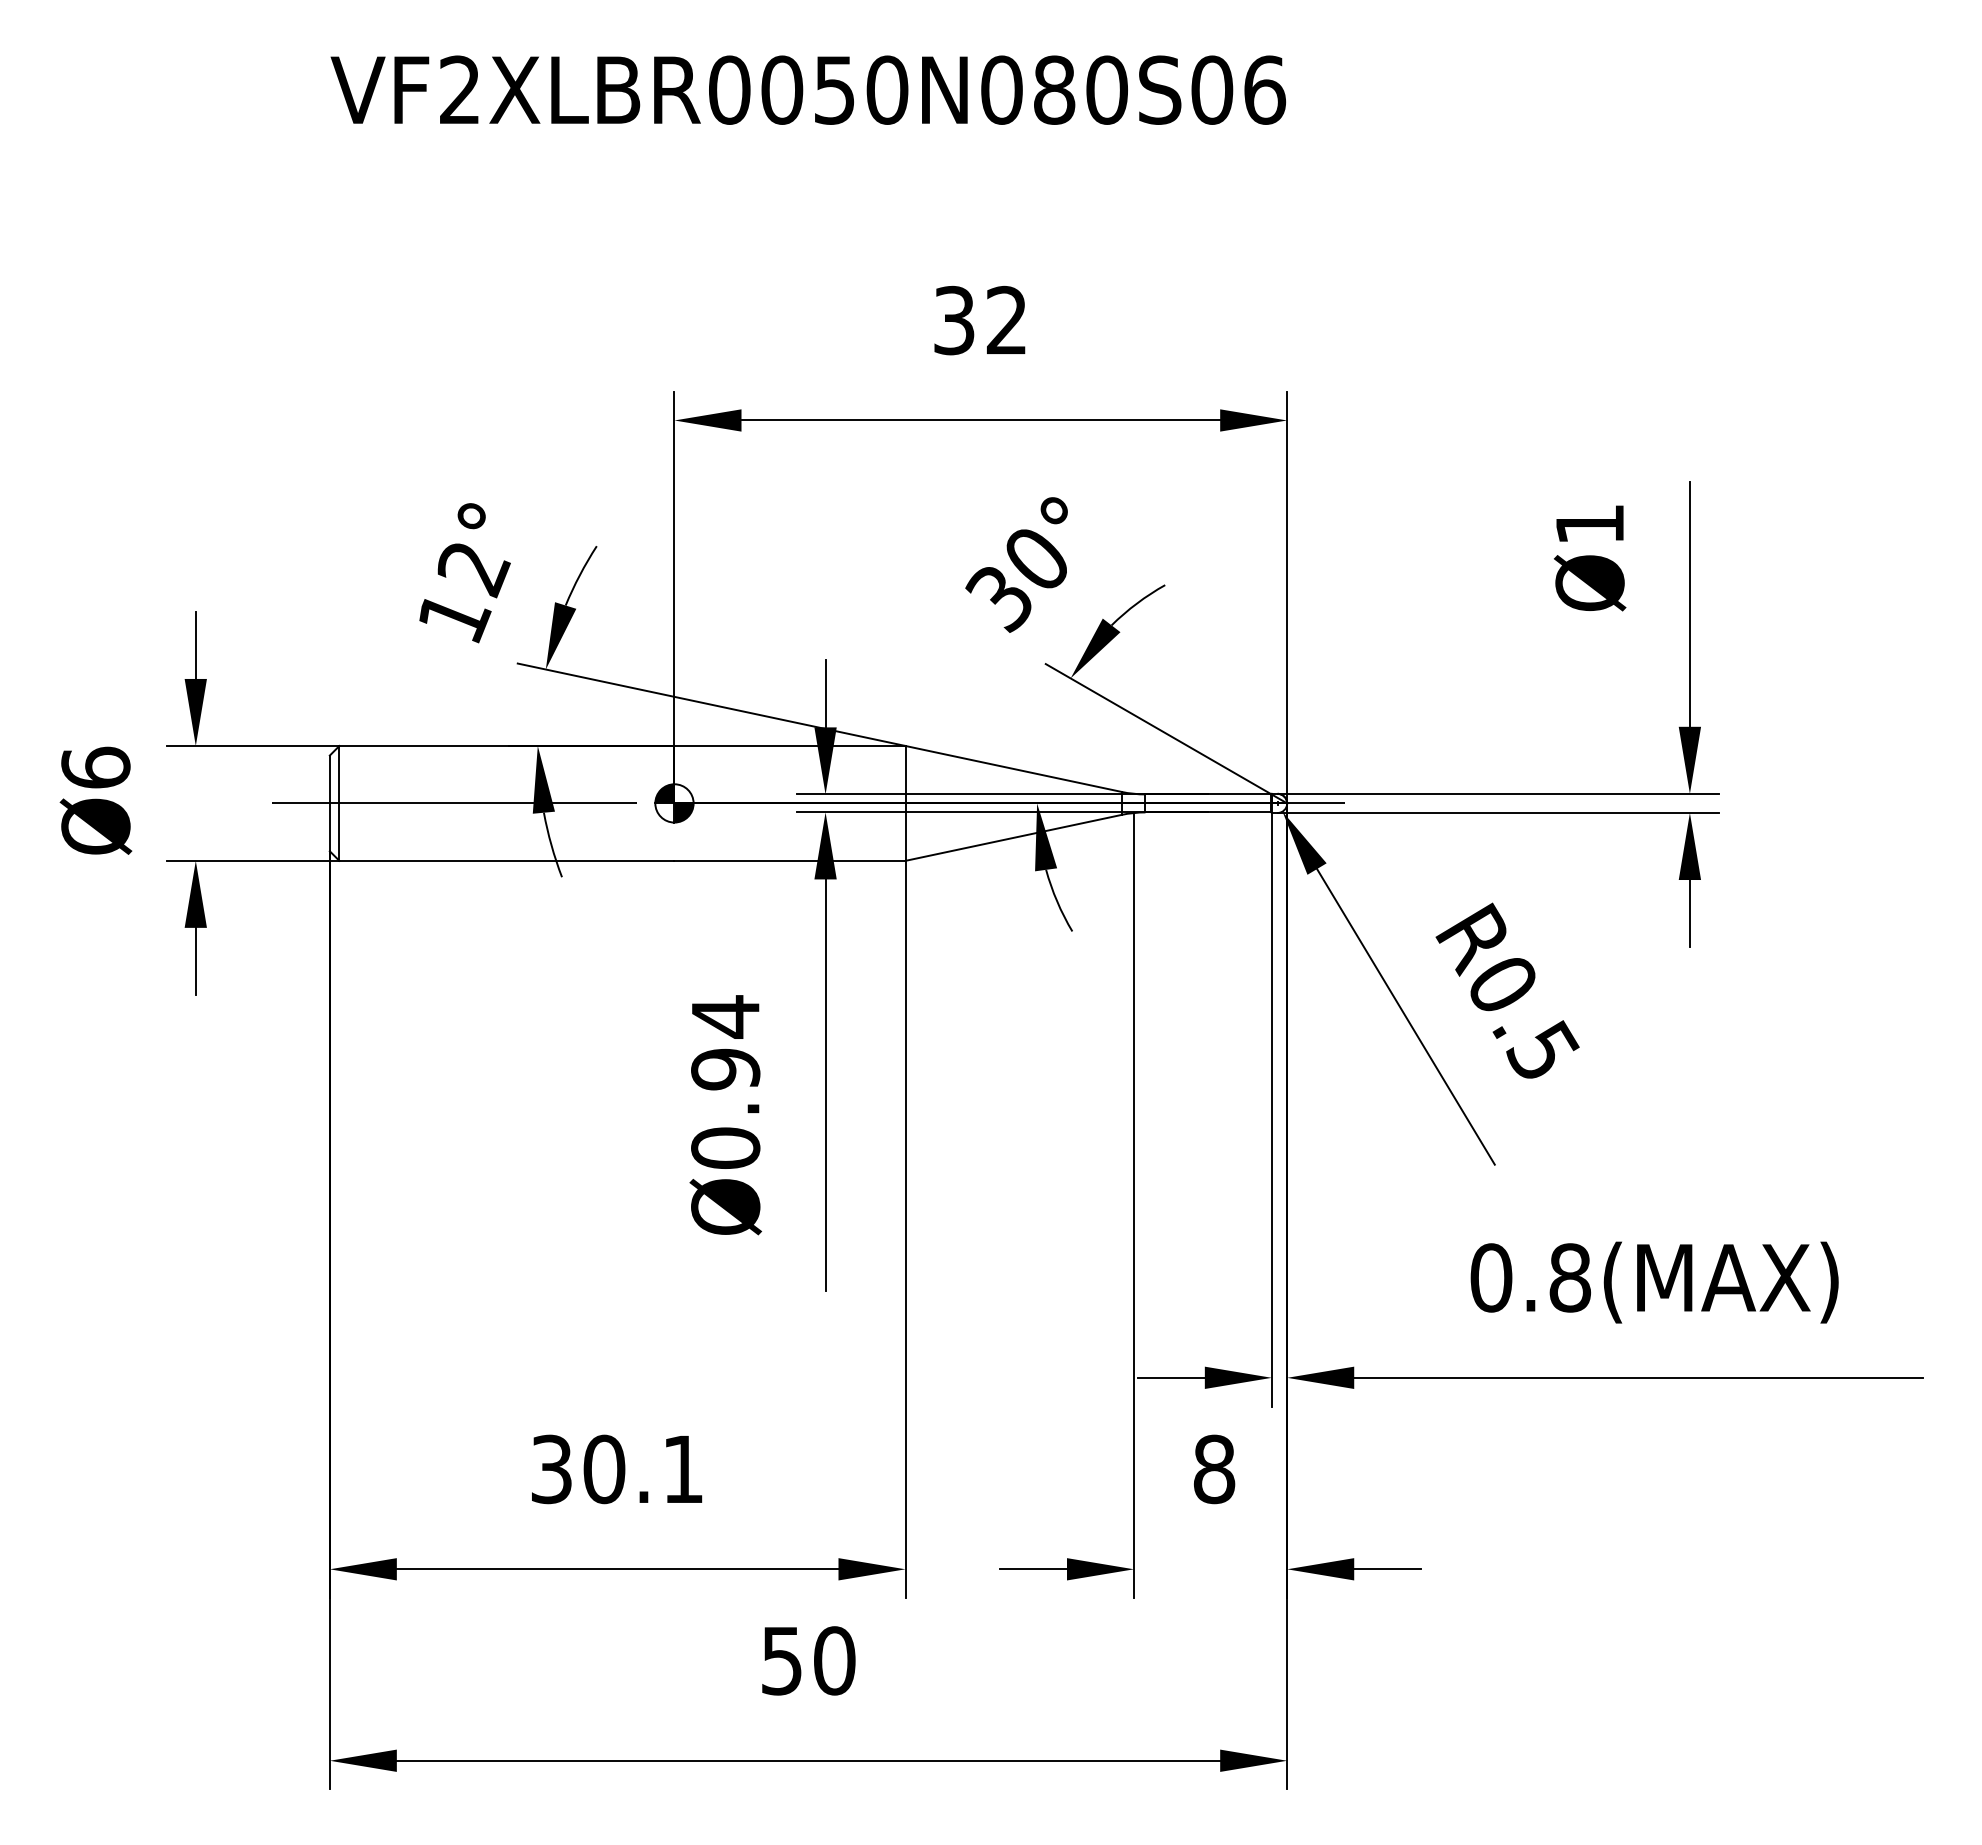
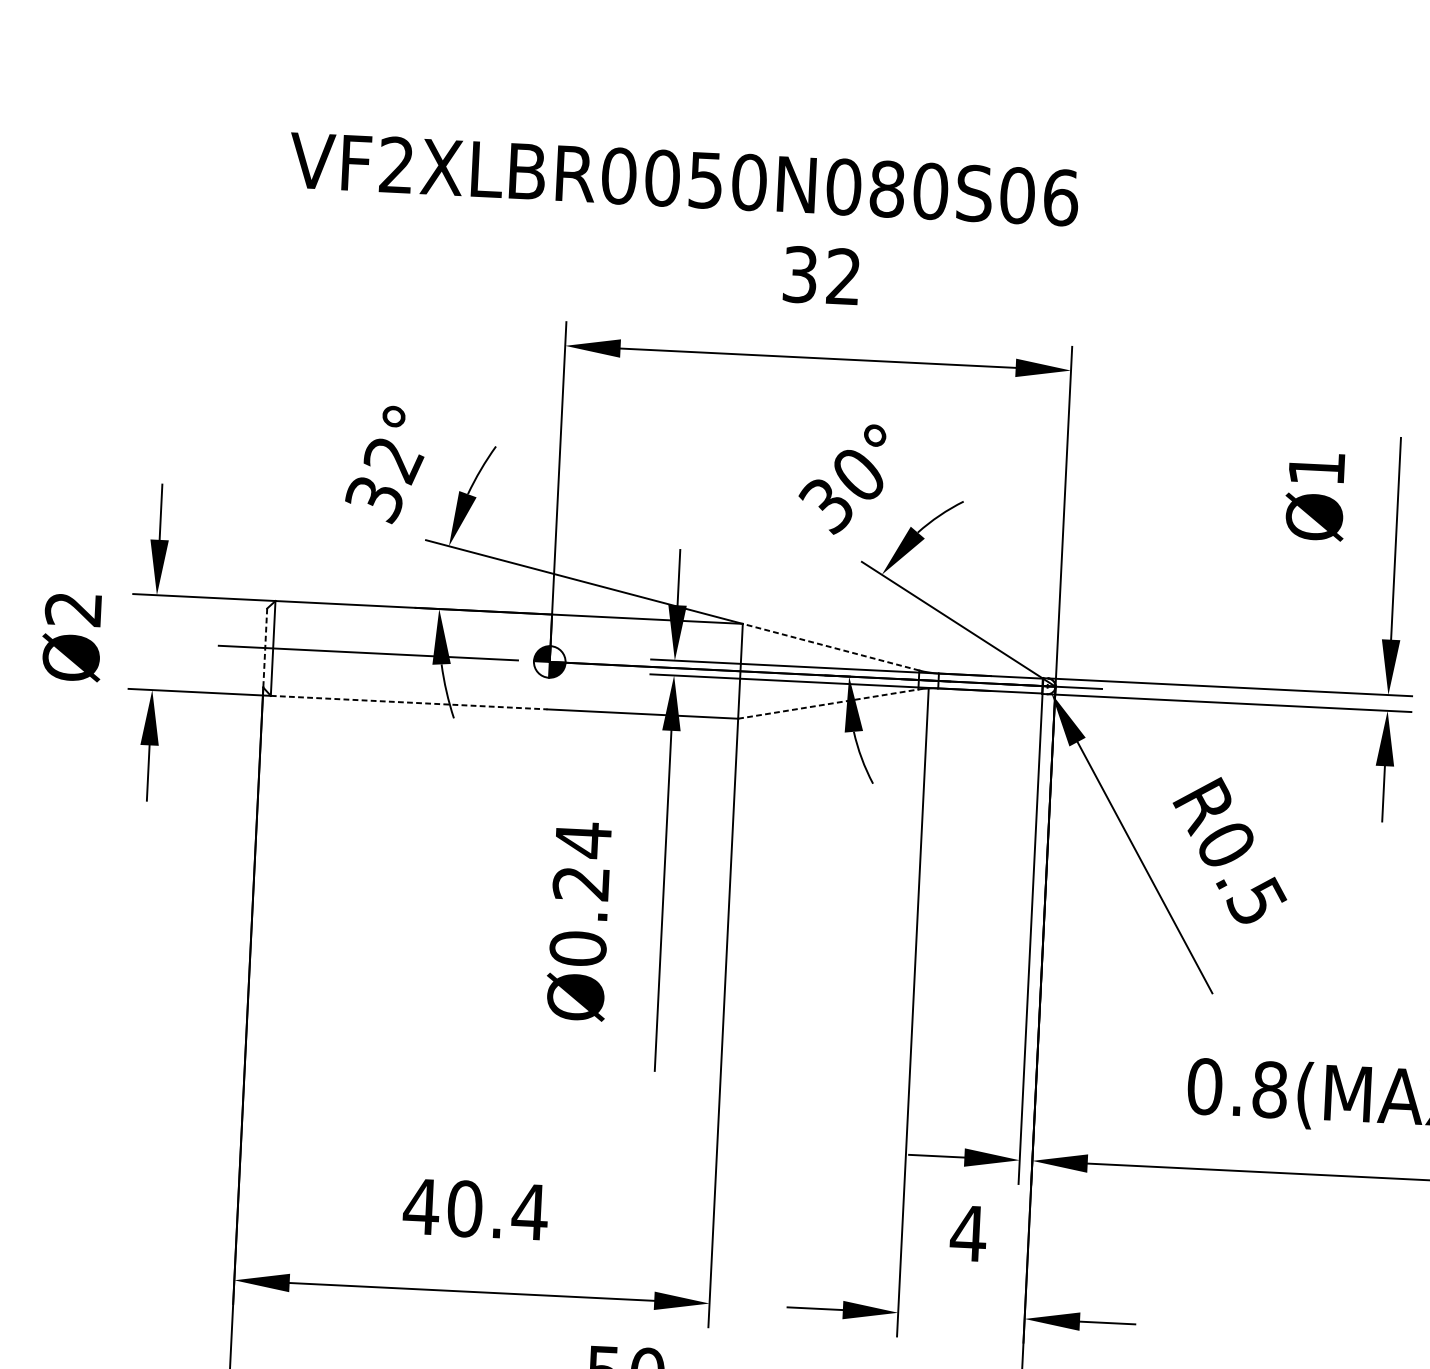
text: (808, 89) -> (684, 178), moved
text: (454, 618) -> (375, 500), 12° -> 32°
text: (95, 767) -> (73, 608), Ø6 -> Ø2
line: (1013, 768) -> (831, 646), solid -> dashed
line: (329, 803) -> (264, 648), solid -> dashed
line: (1014, 837) -> (829, 703), solid -> dashed
line: (506, 860) -> (408, 702), solid -> dashed
text: (725, 1069) -> (581, 883), Ø0.94 -> Ø0.24
text: (617, 1469) -> (475, 1209), 30.1 -> 40.4
text: (1214, 1469) -> (968, 1233), 8 -> 4

